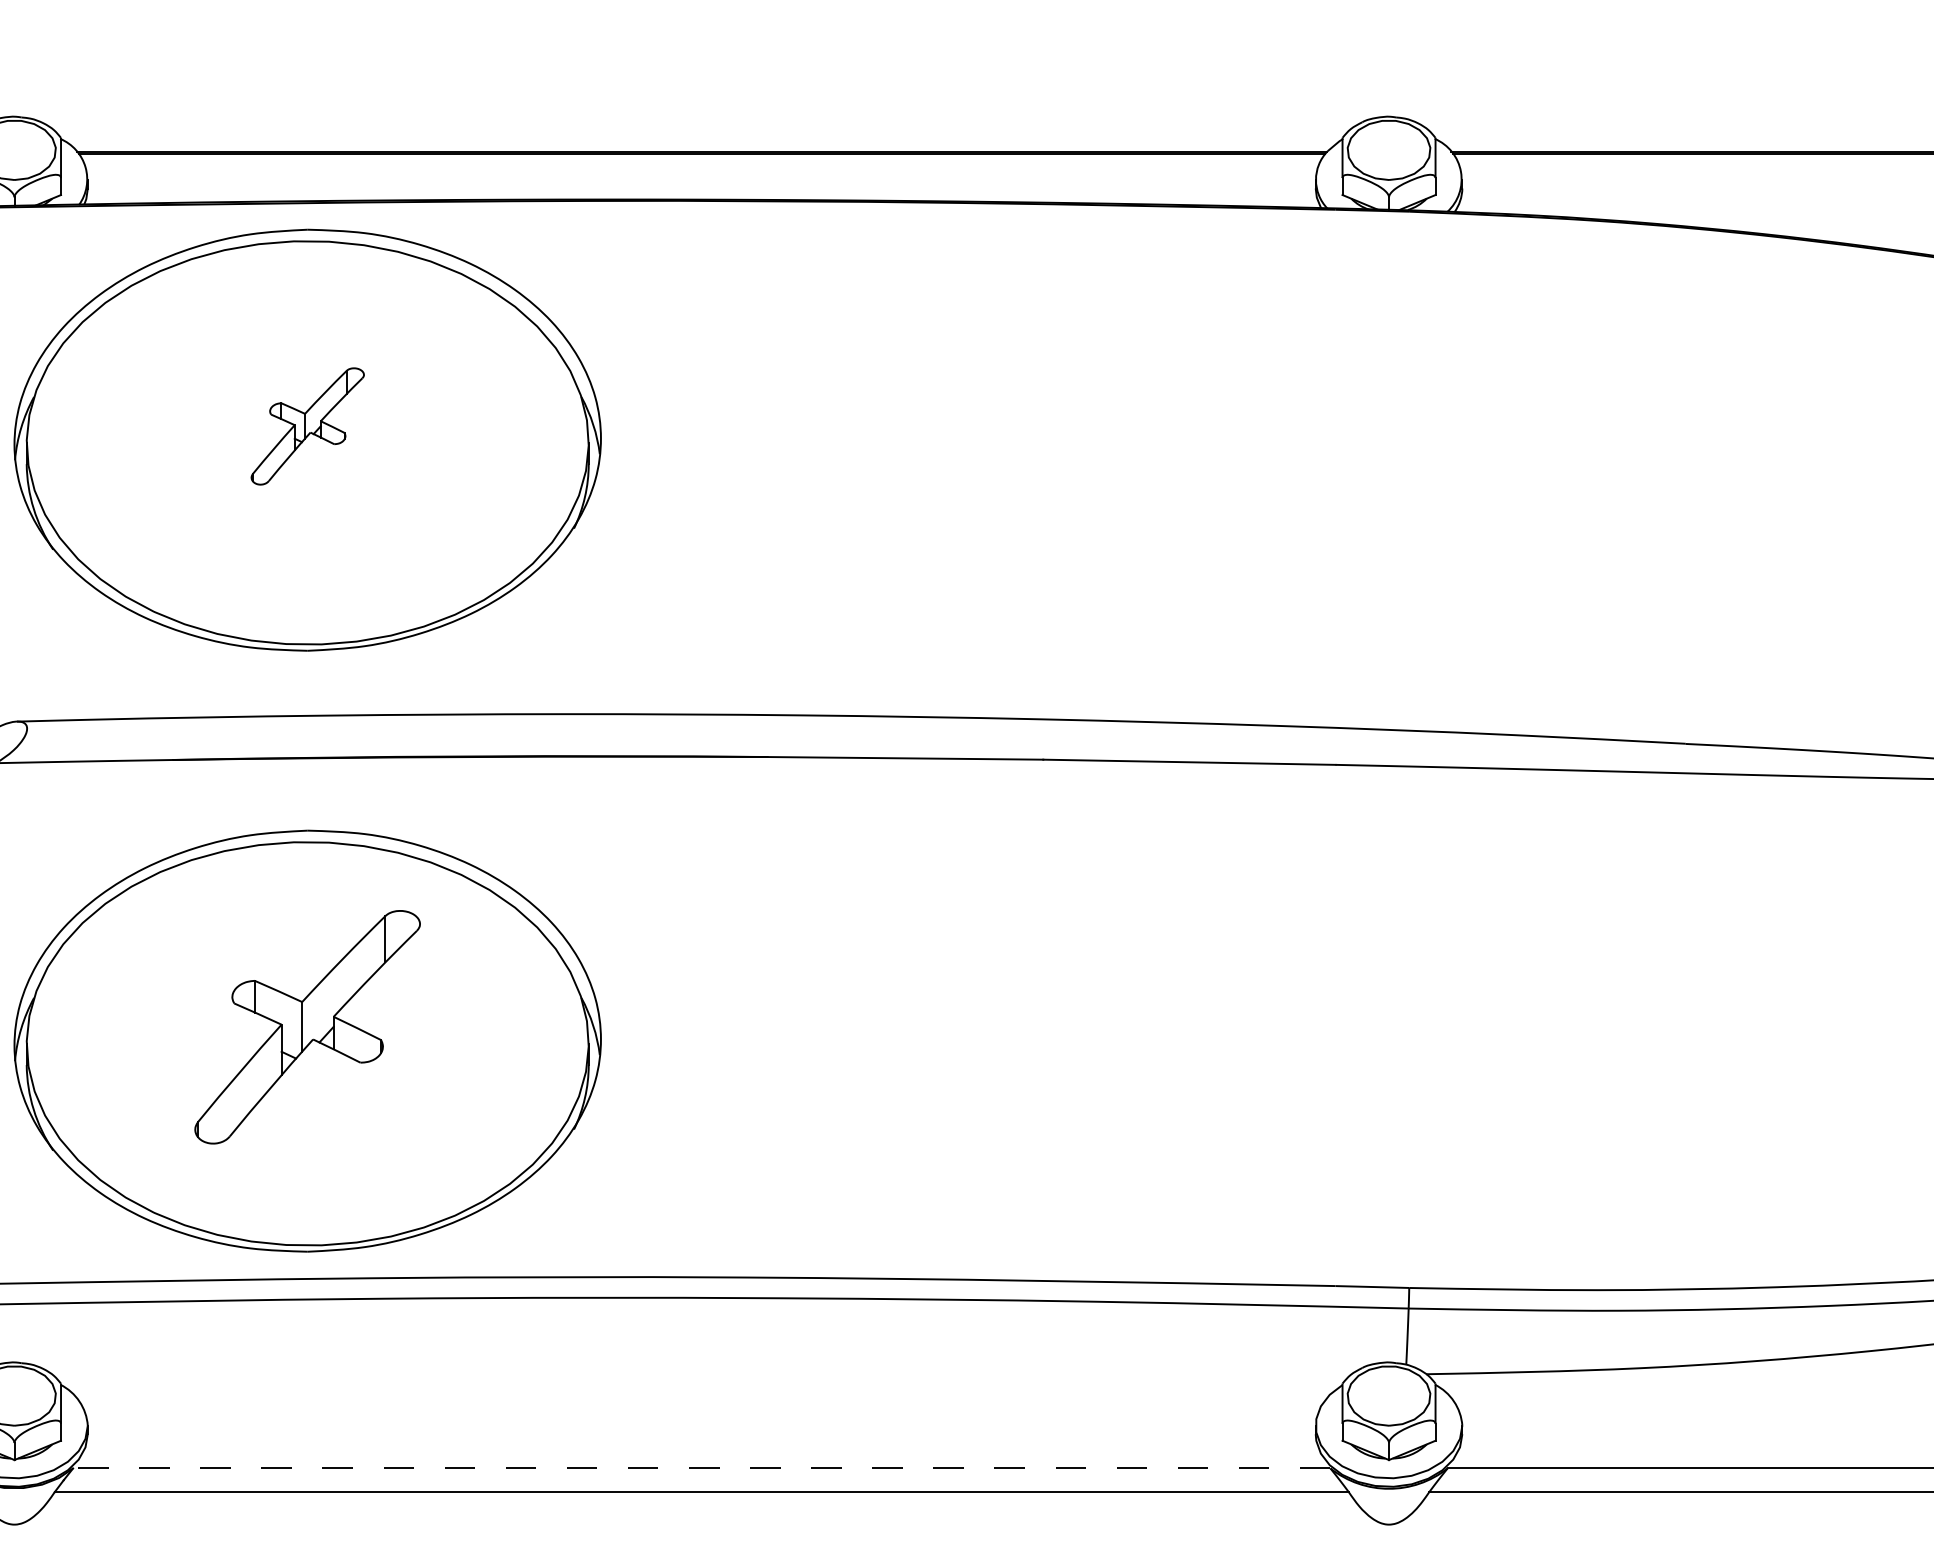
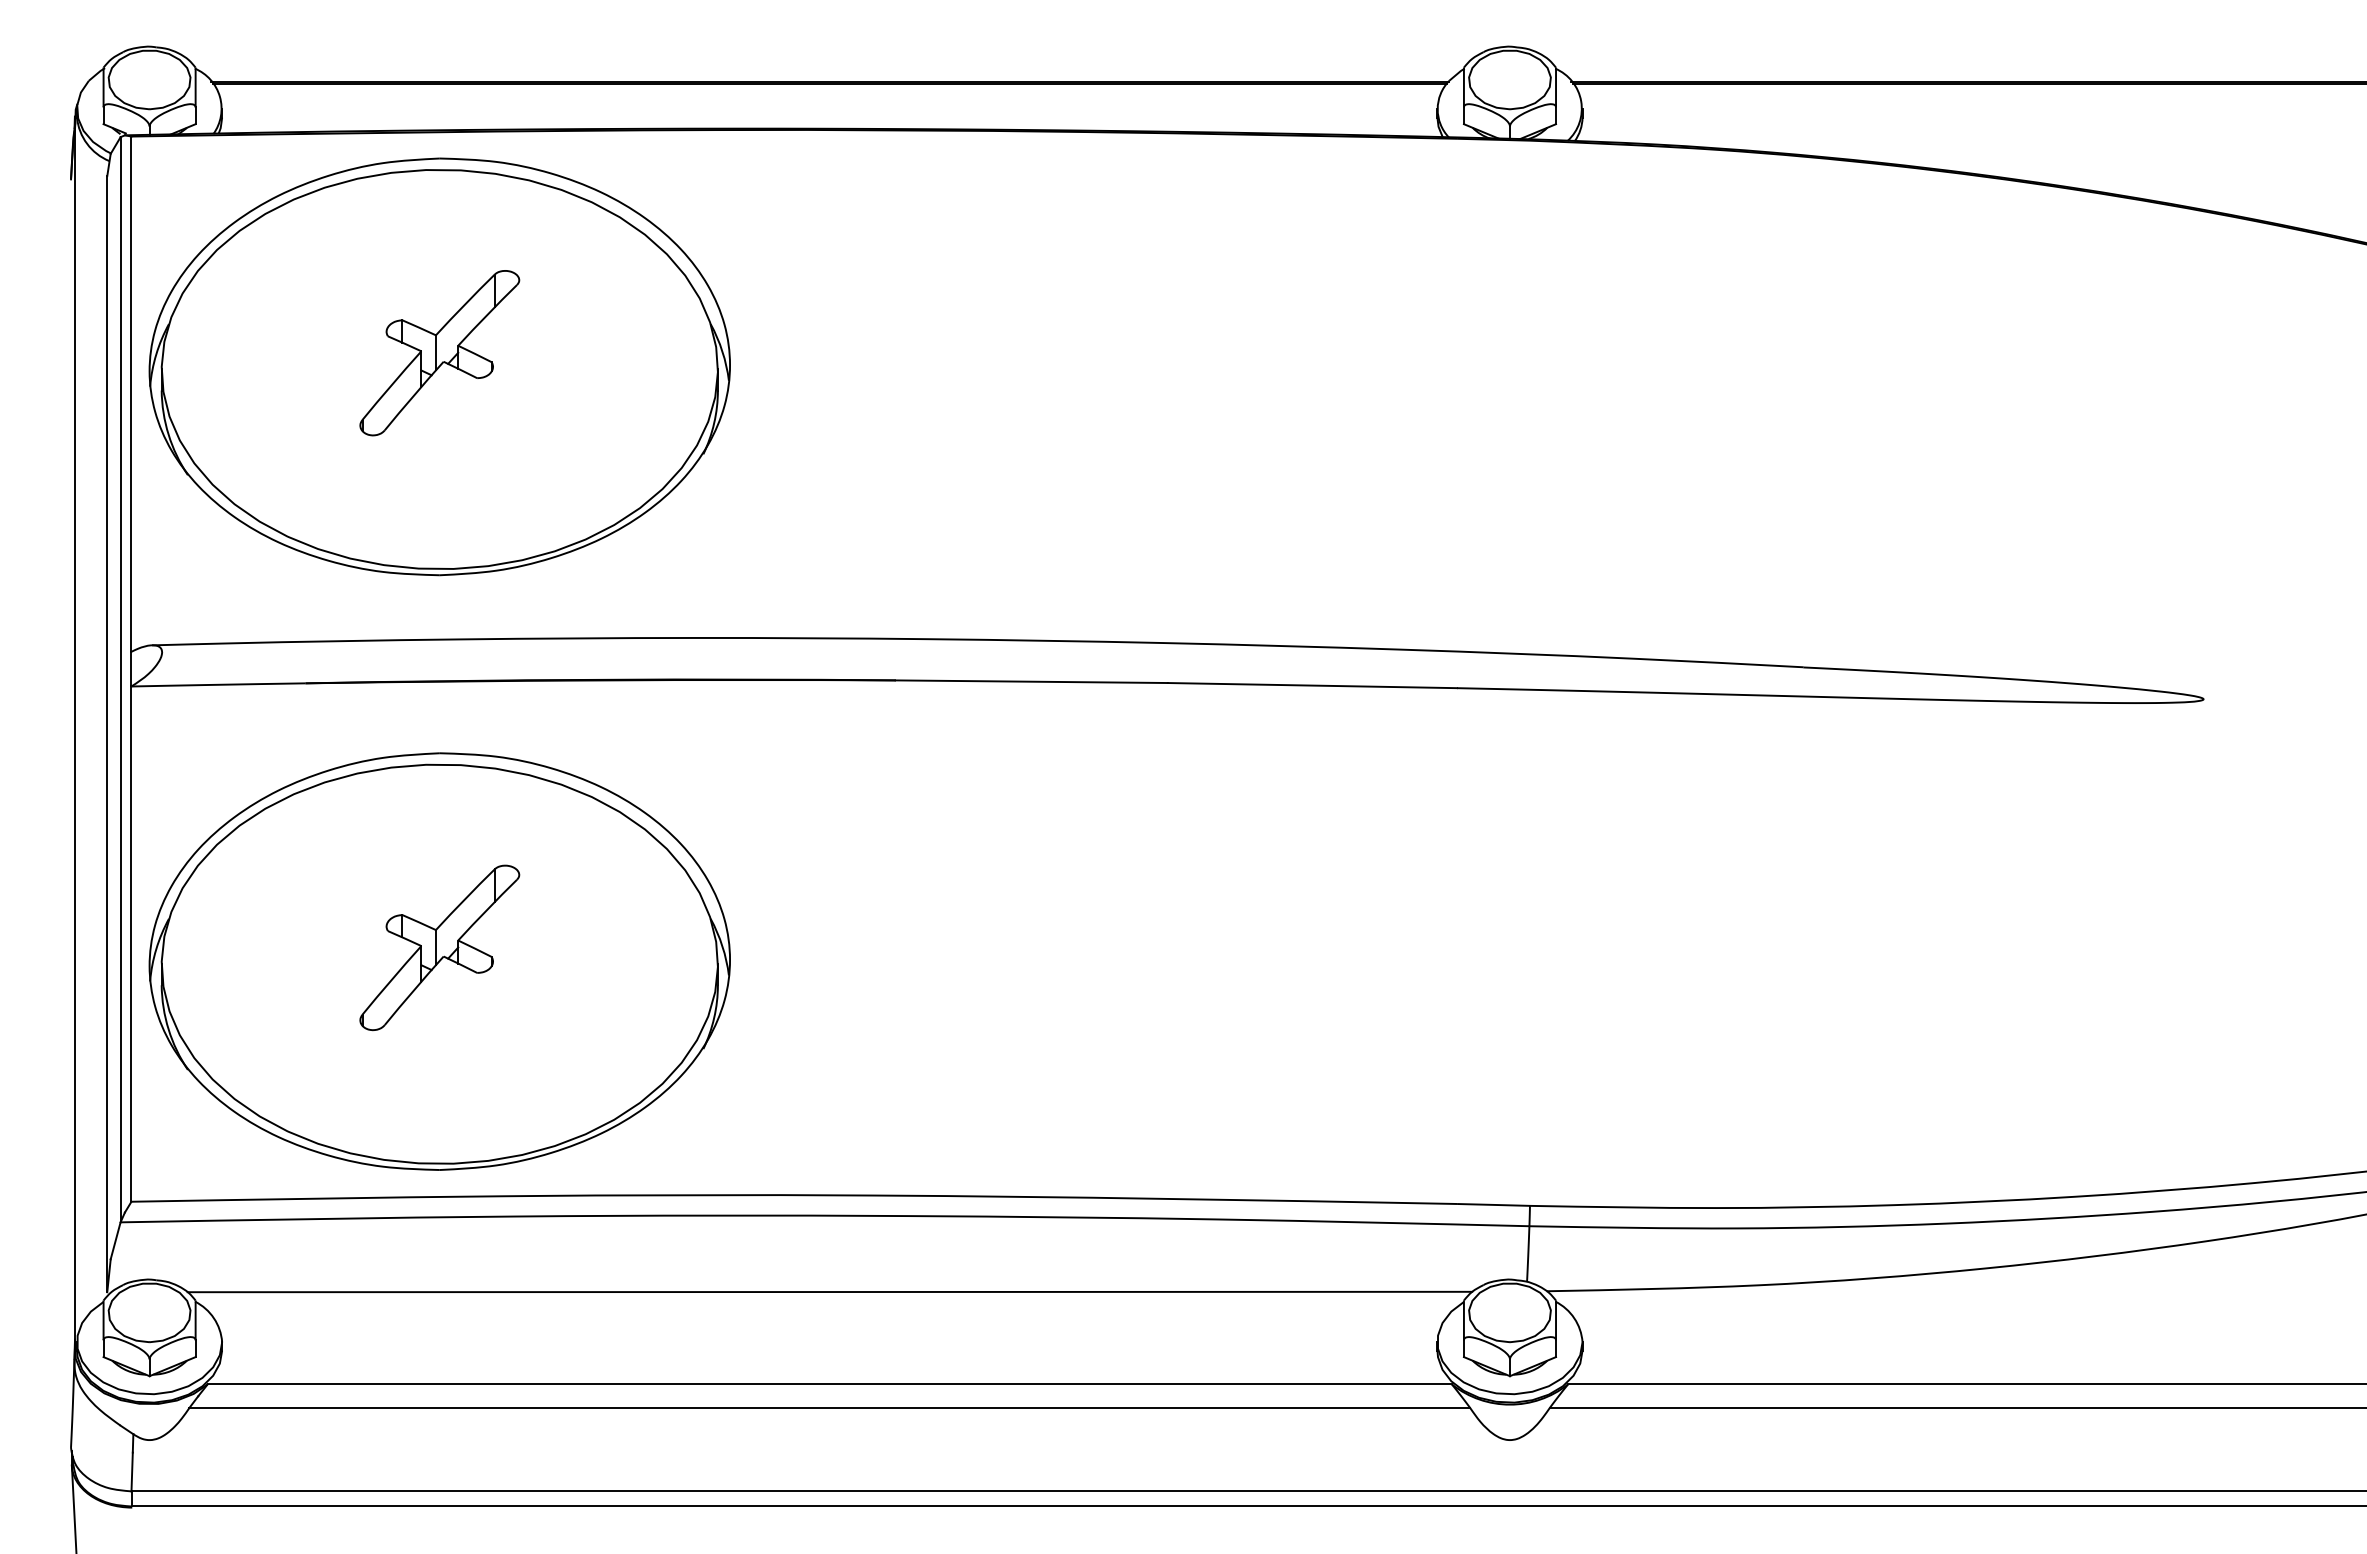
part: (307, 426) -> (439, 353), size x1.43
part: (307, 1026) -> (439, 947), size x0.71
line: (701, 1374) -> (829, 1291), added
line: (701, 1468) -> (829, 1384), dashed -> solid

